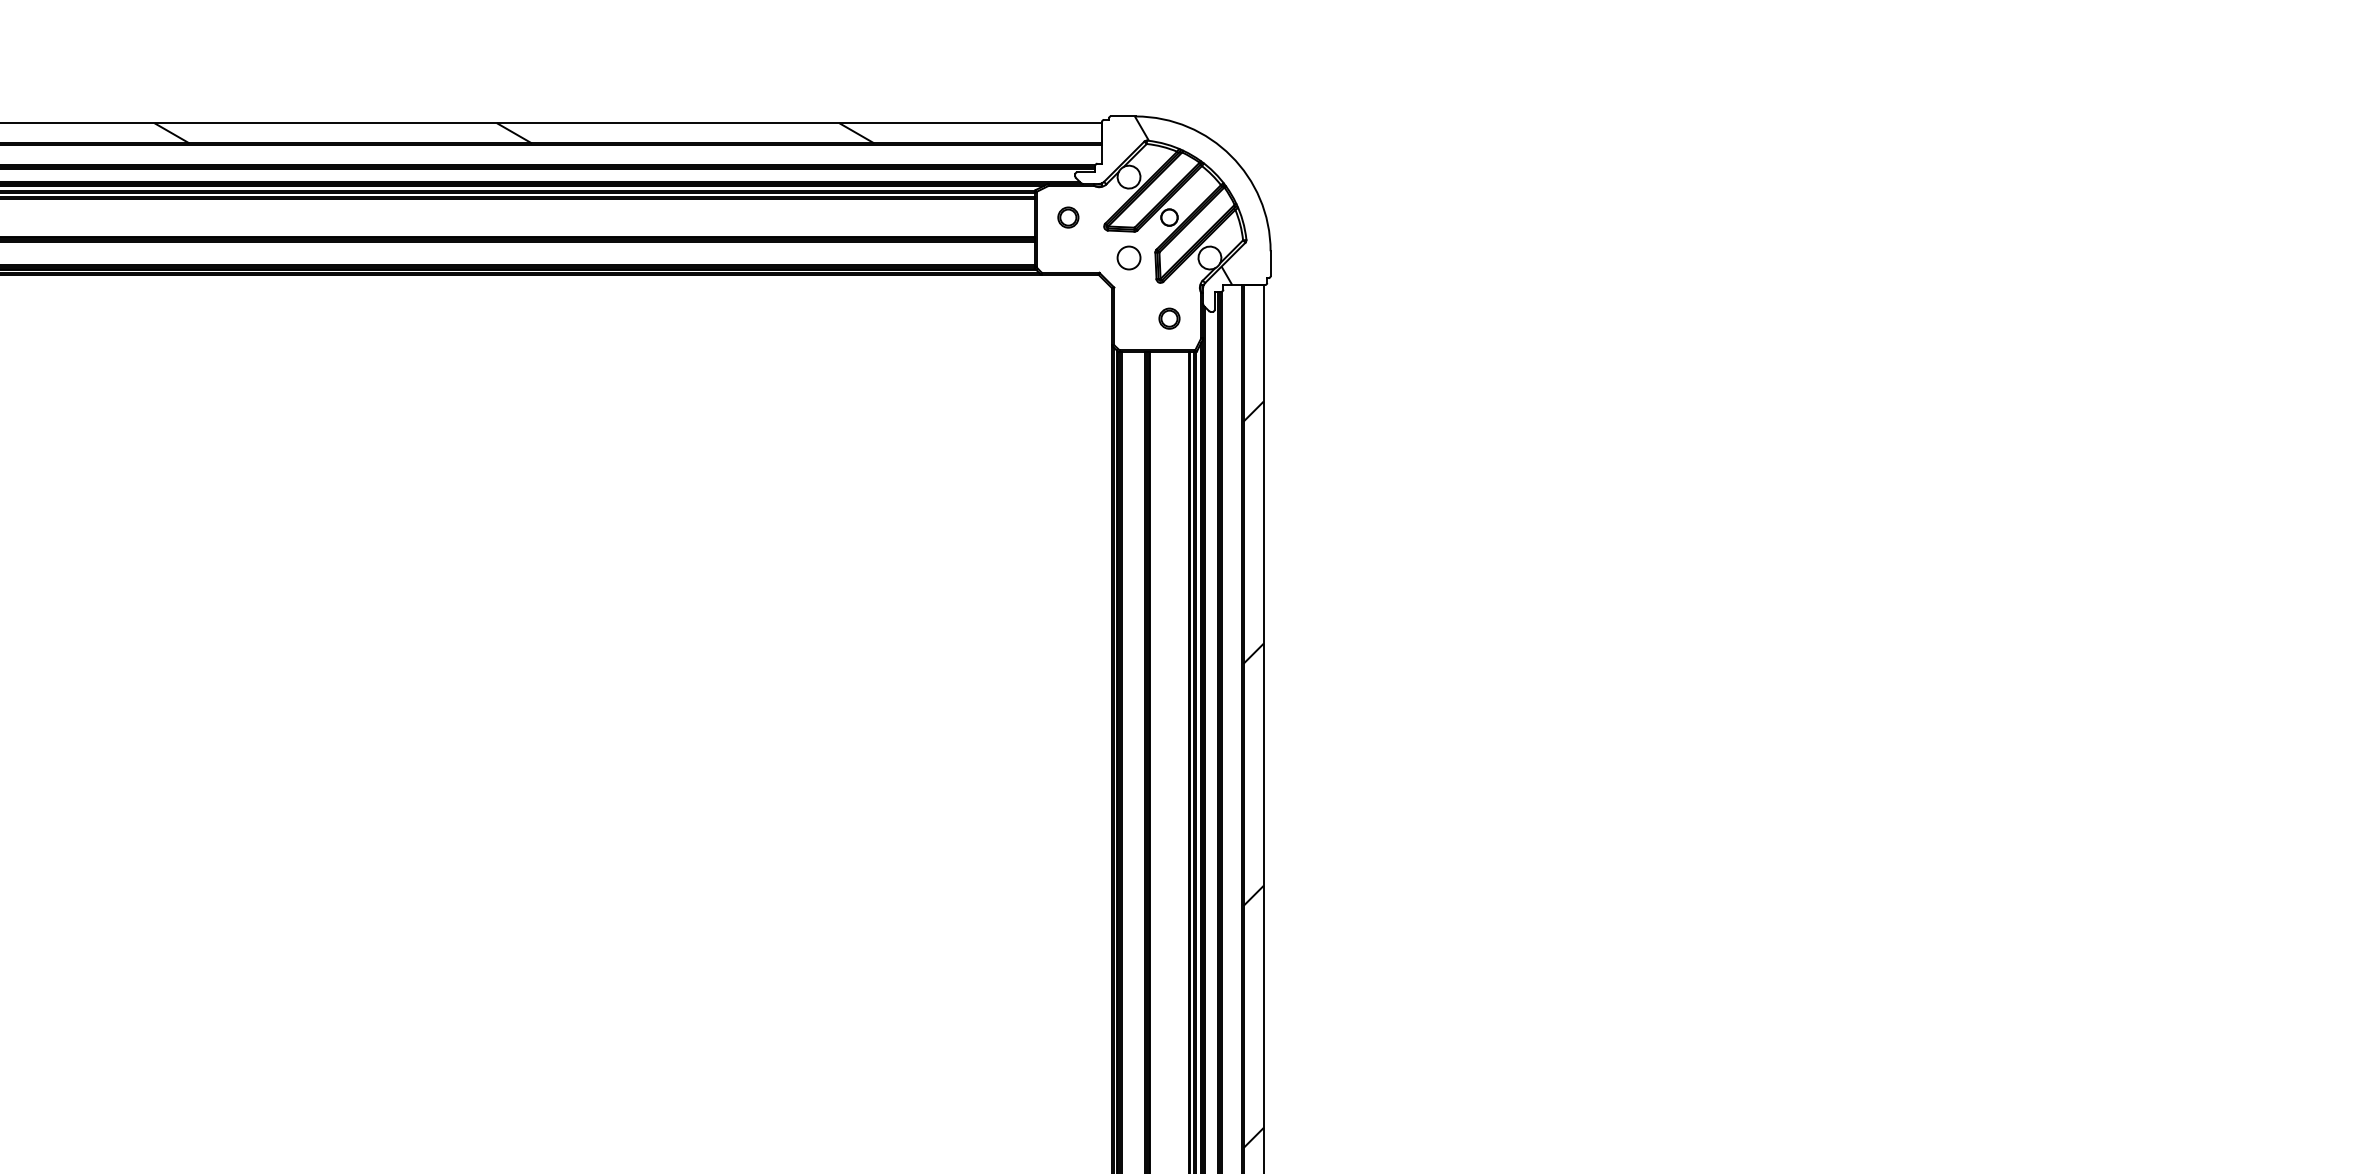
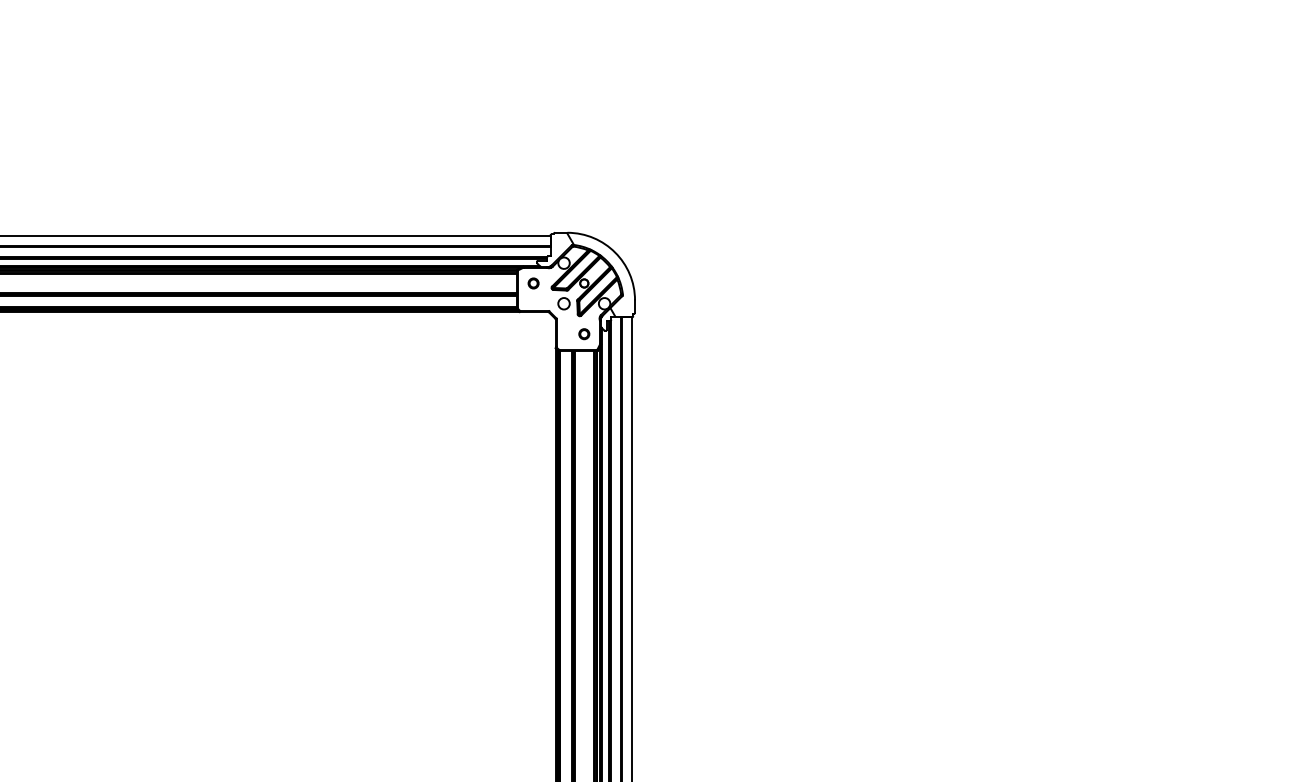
hatch: (513, 133) -> (255, 241), removed
hatch: (1253, 773) -> (626, 562), removed

